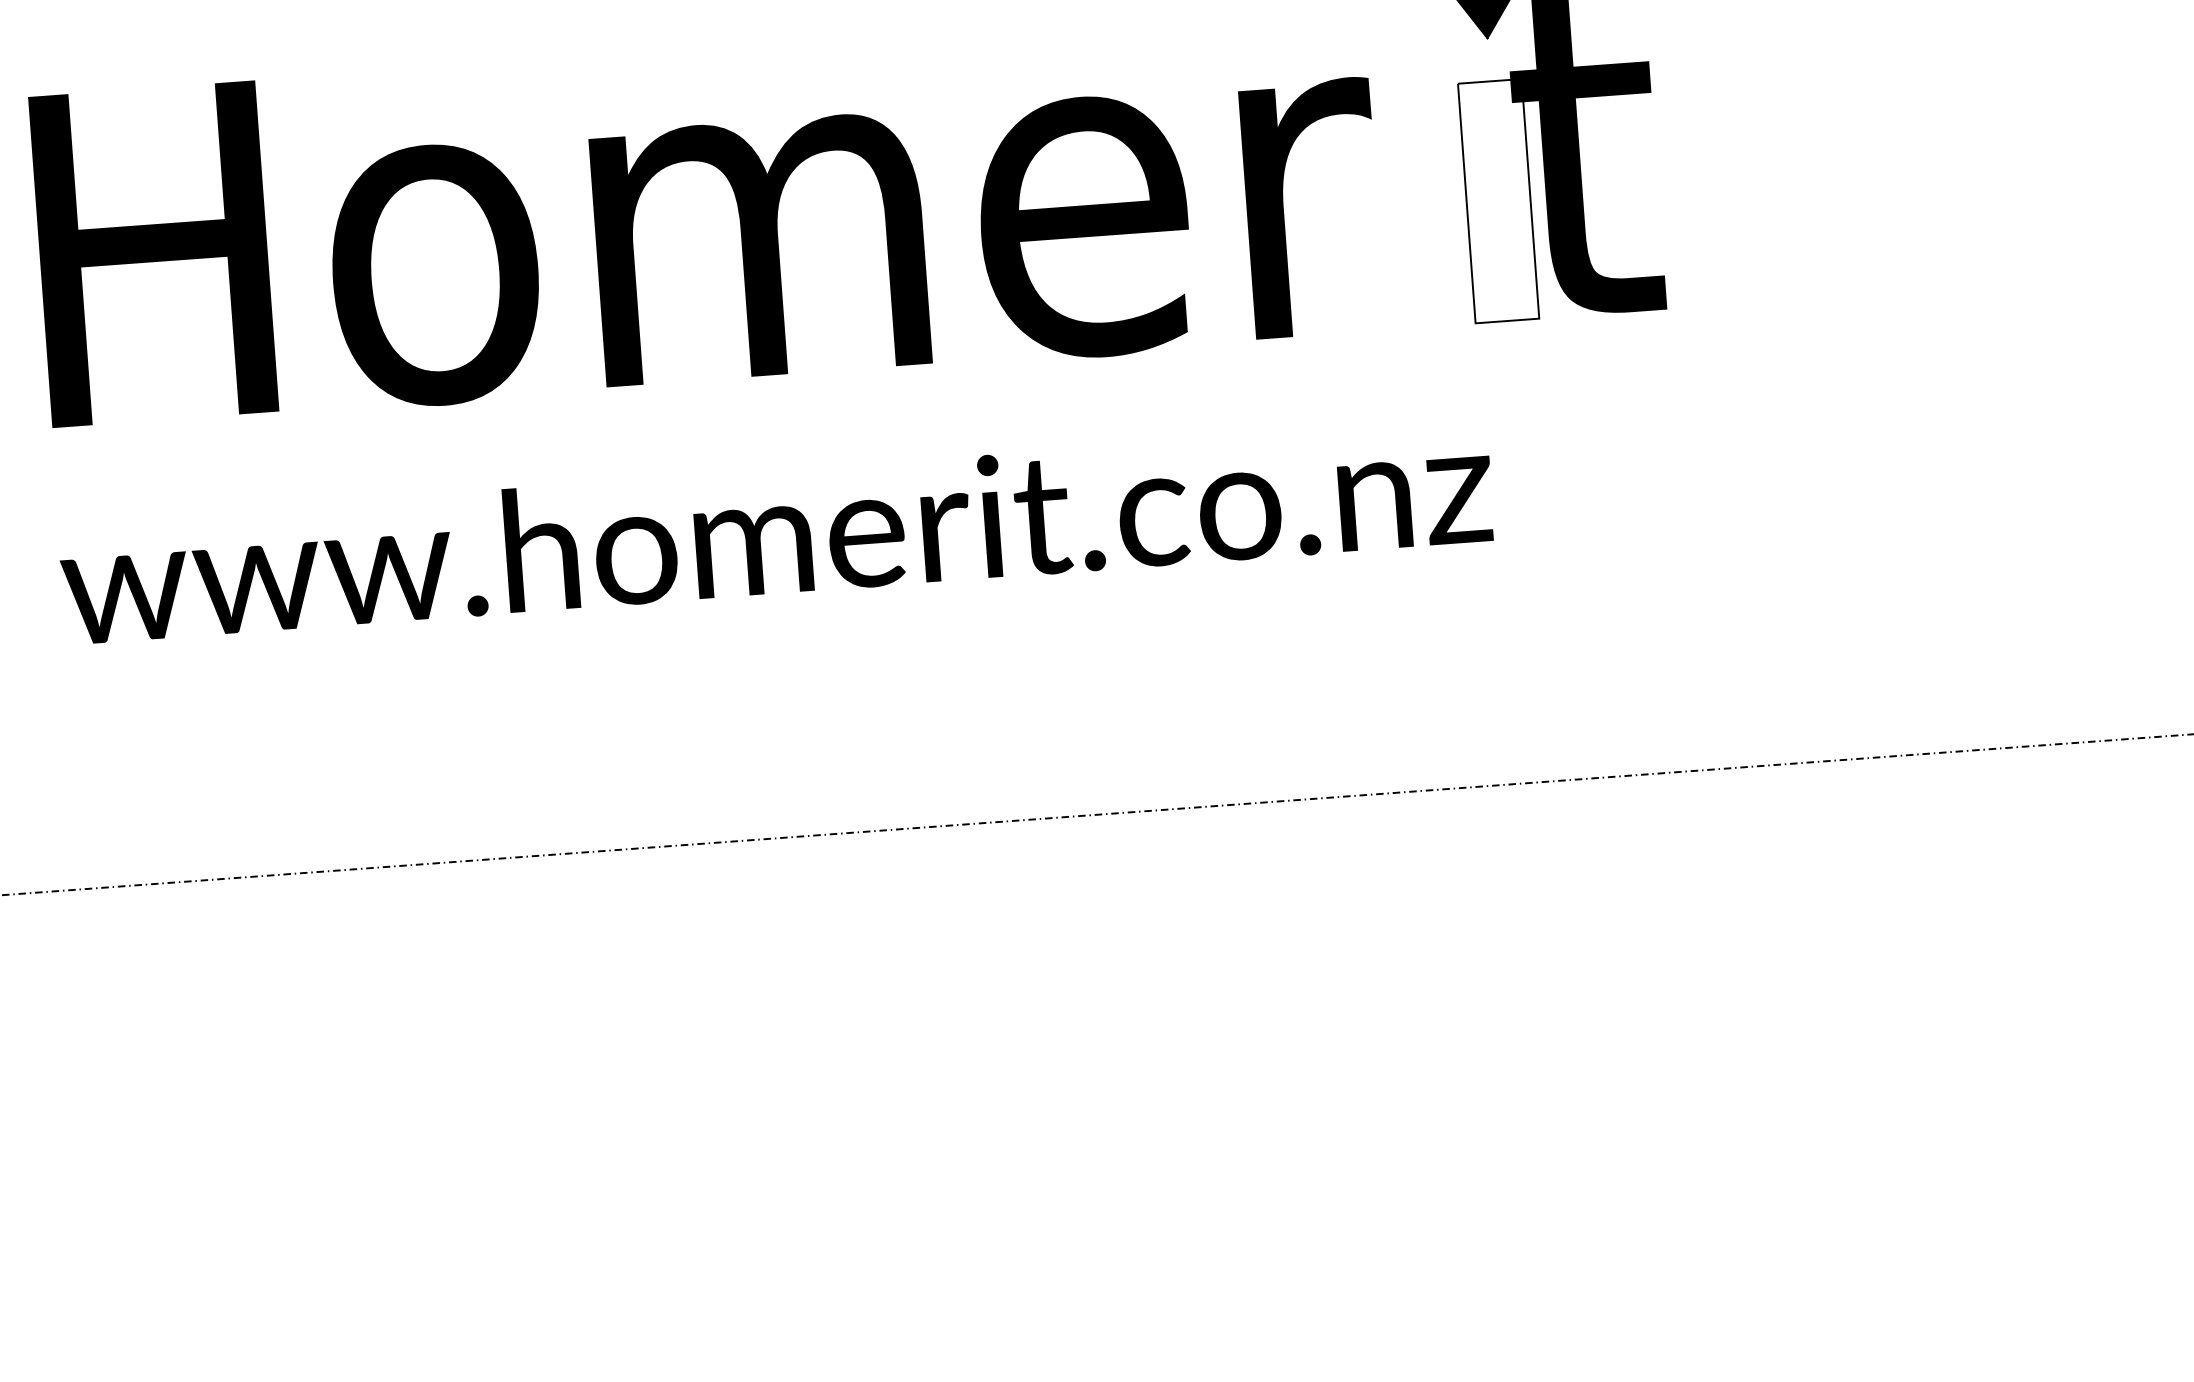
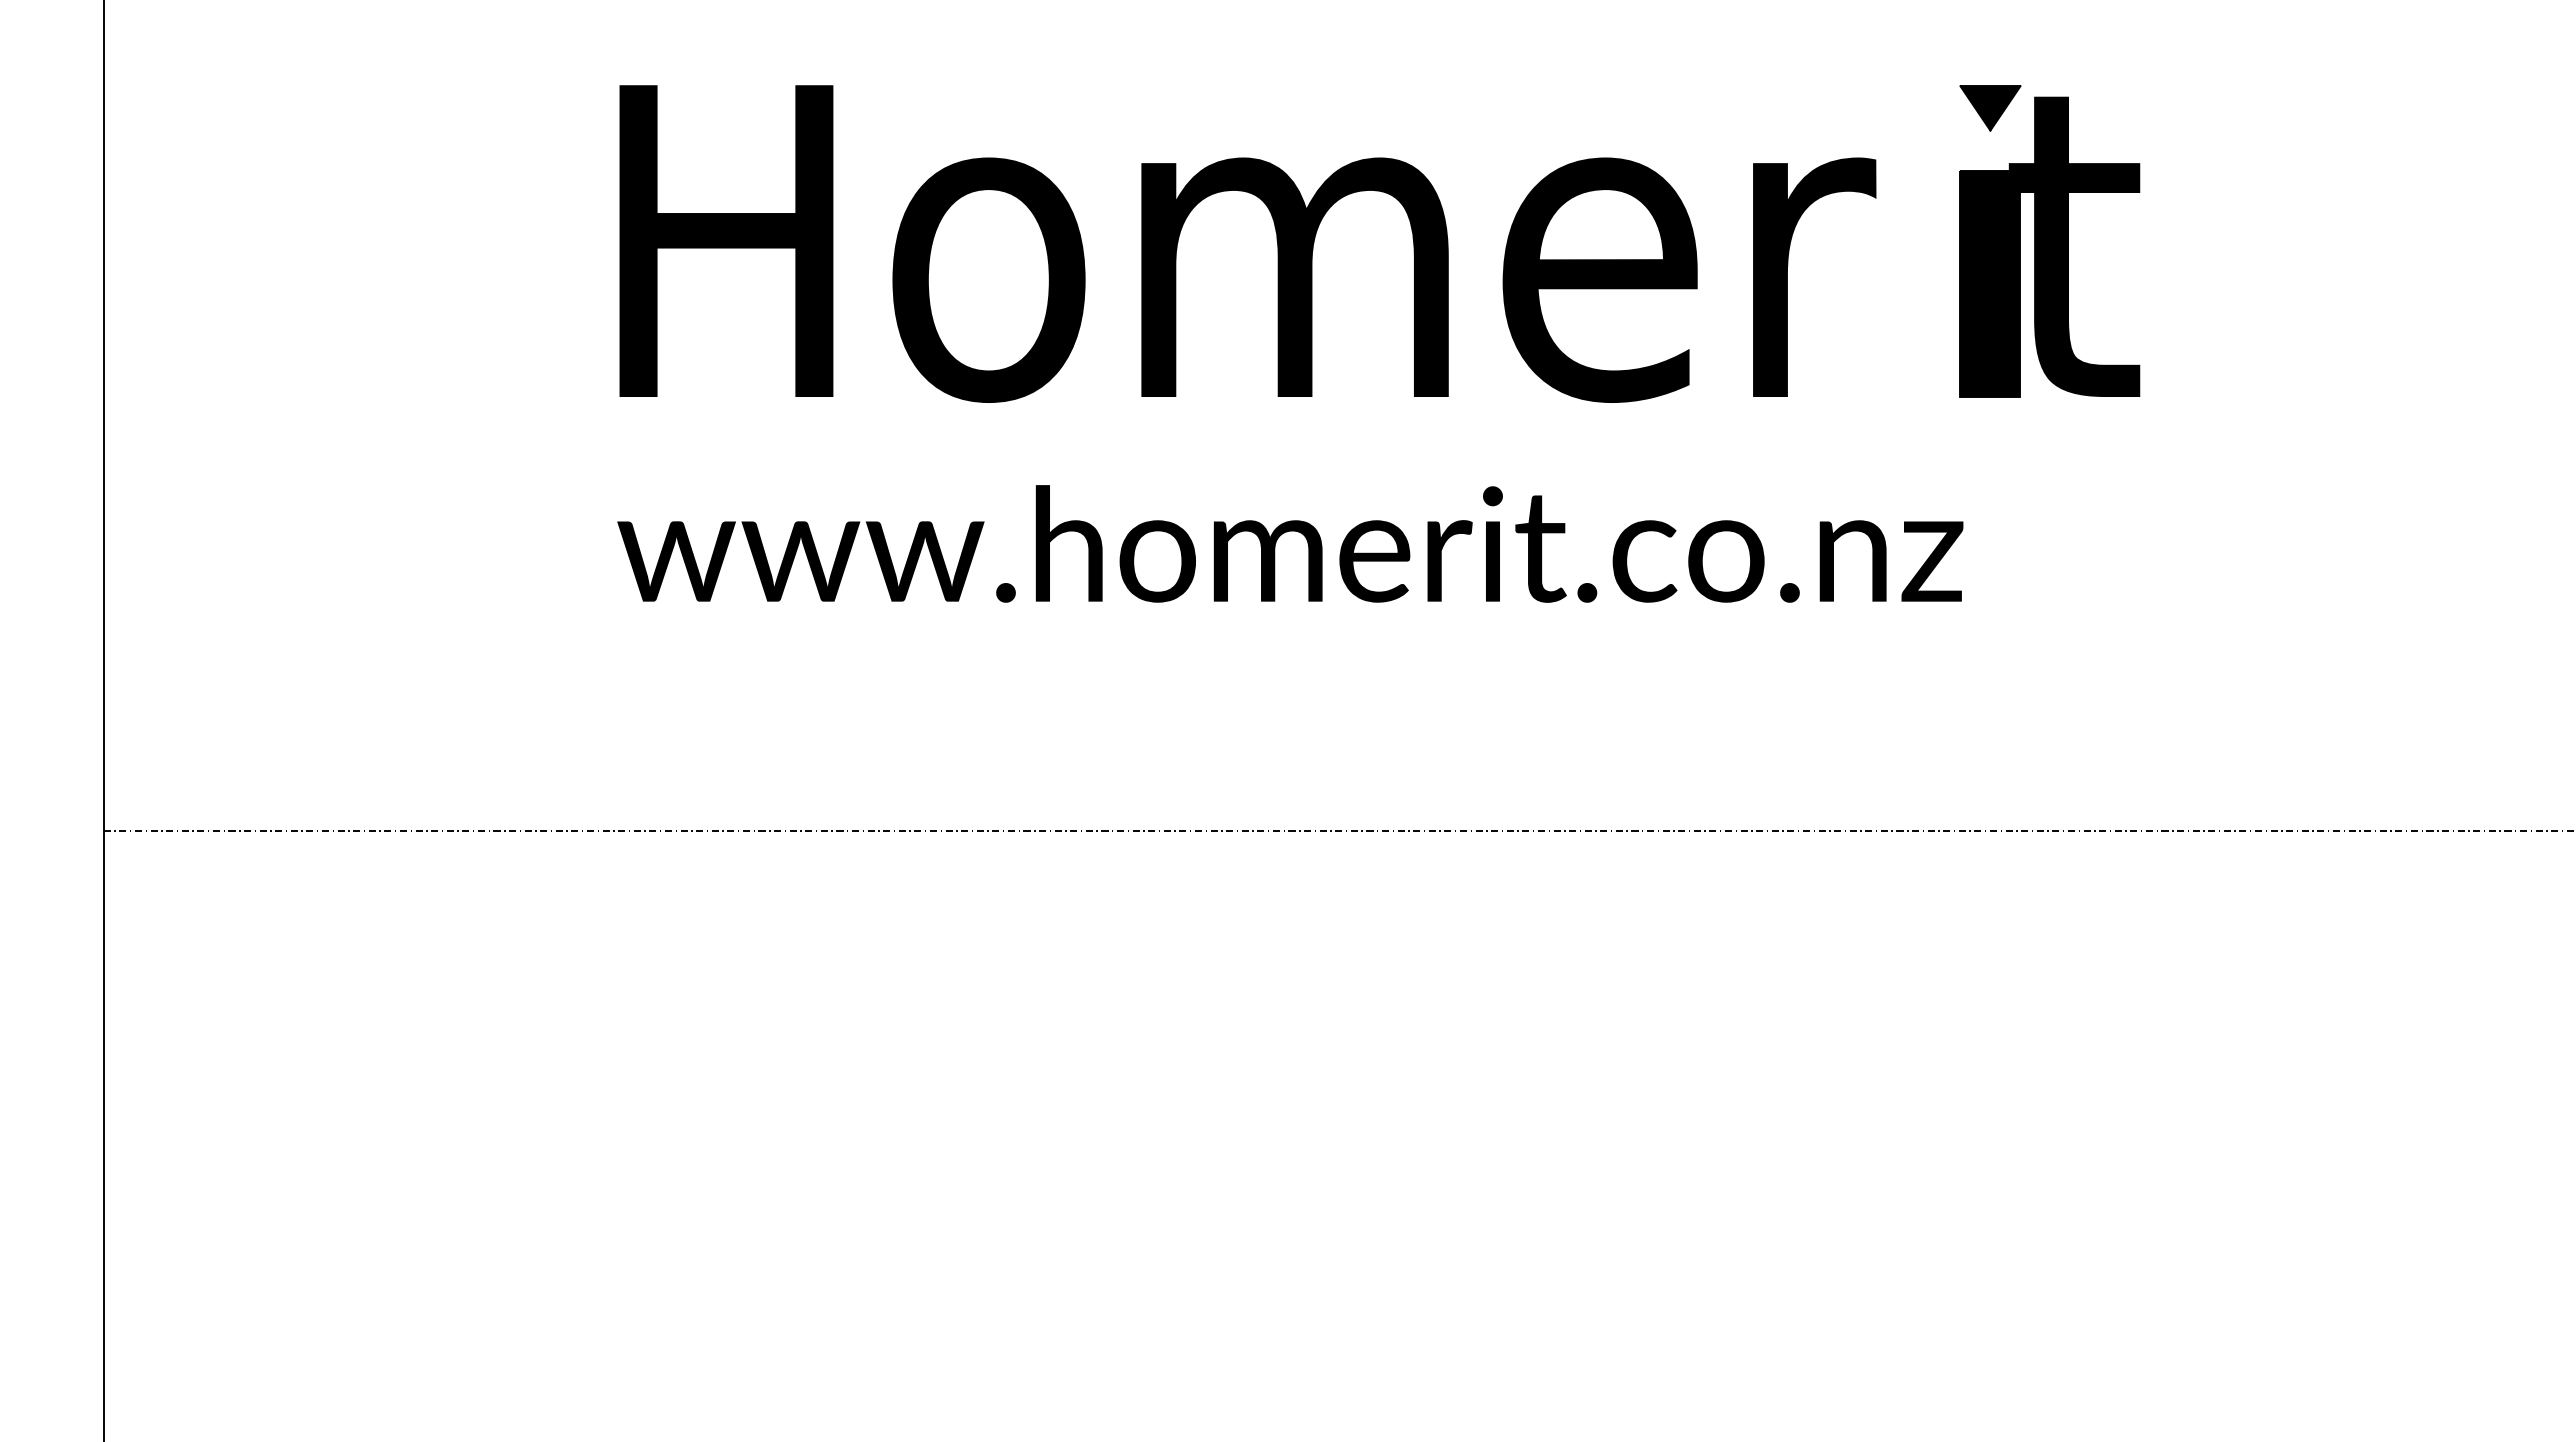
fill: (1498, 200) -> (1989, 283), added

